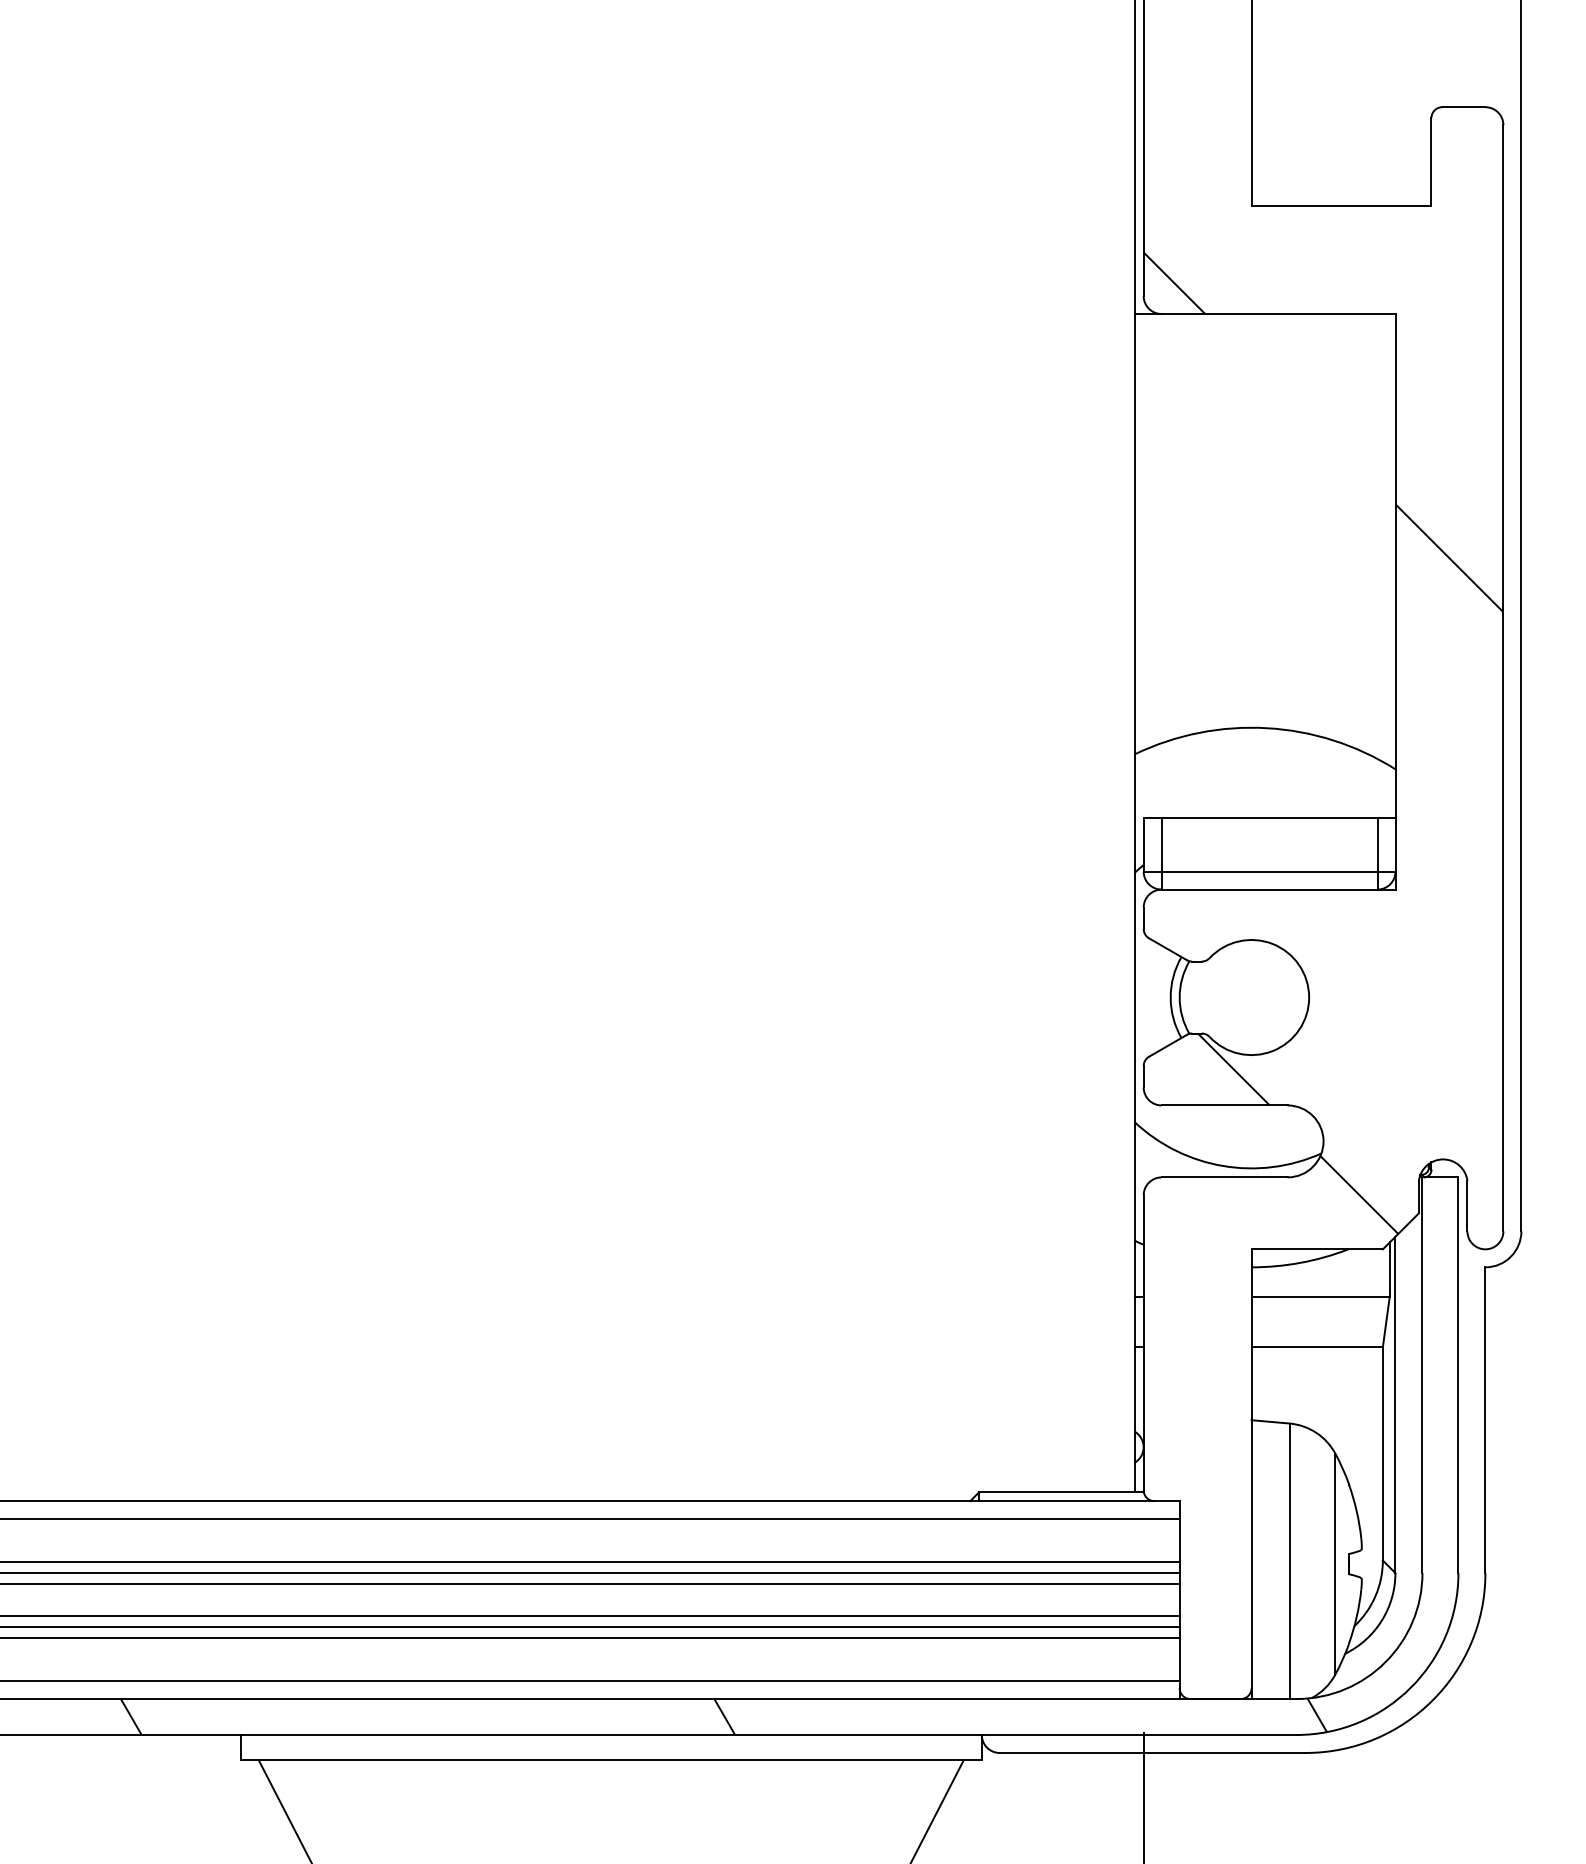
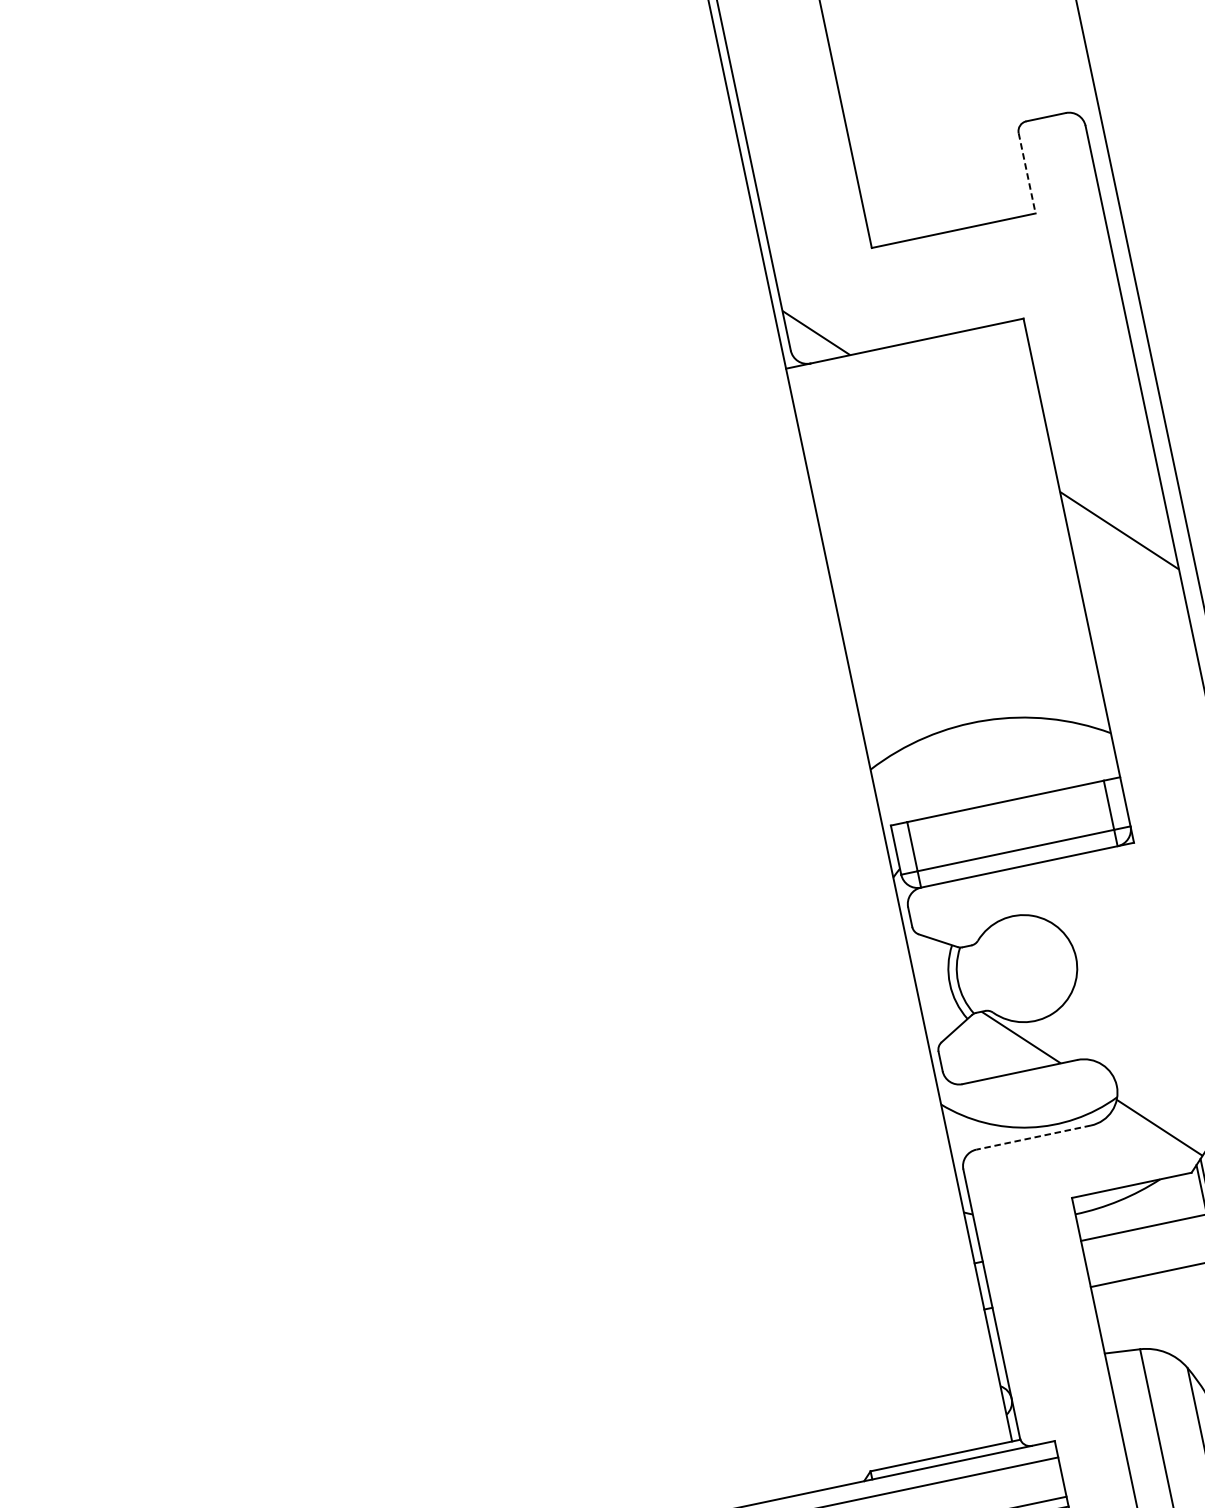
line: (1431, 162) -> (1027, 173), solid -> dashed
line: (1224, 1177) -> (1033, 1137), solid -> dashed

